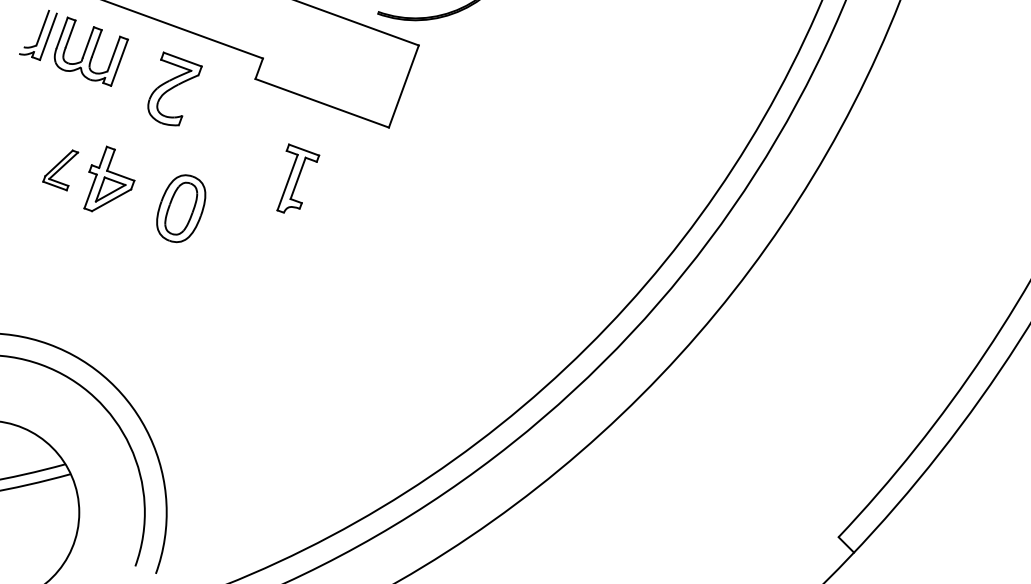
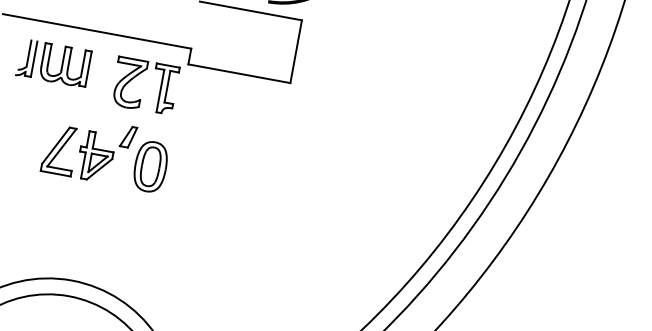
part: (157, 163) -> (128, 137), added
part: (60, 170) -> (59, 153), size x1.67
part: (298, 178) -> (167, 86), moved

